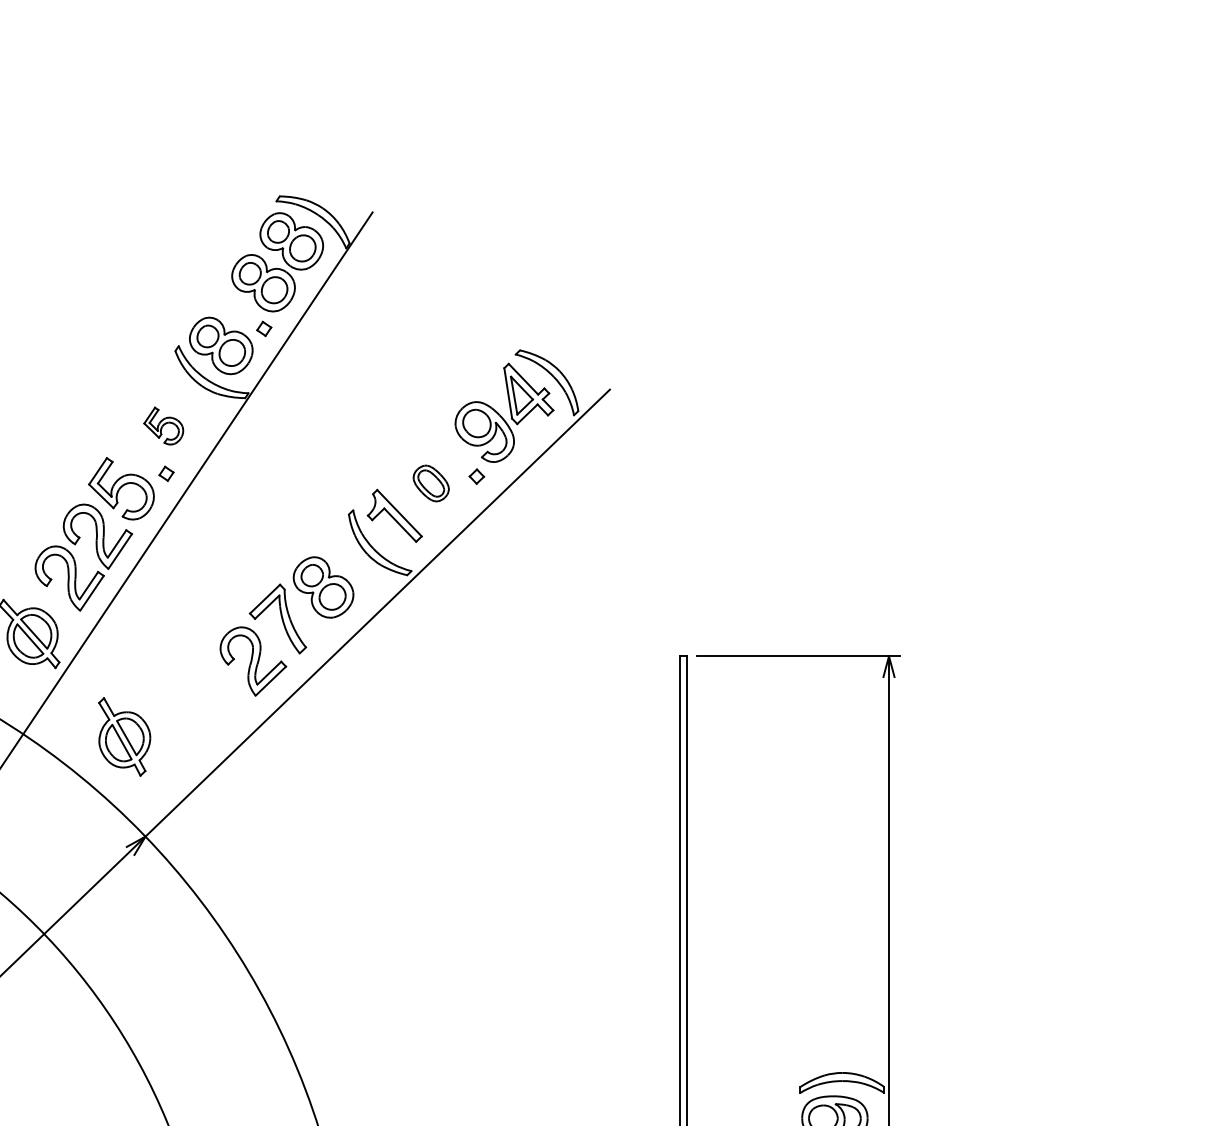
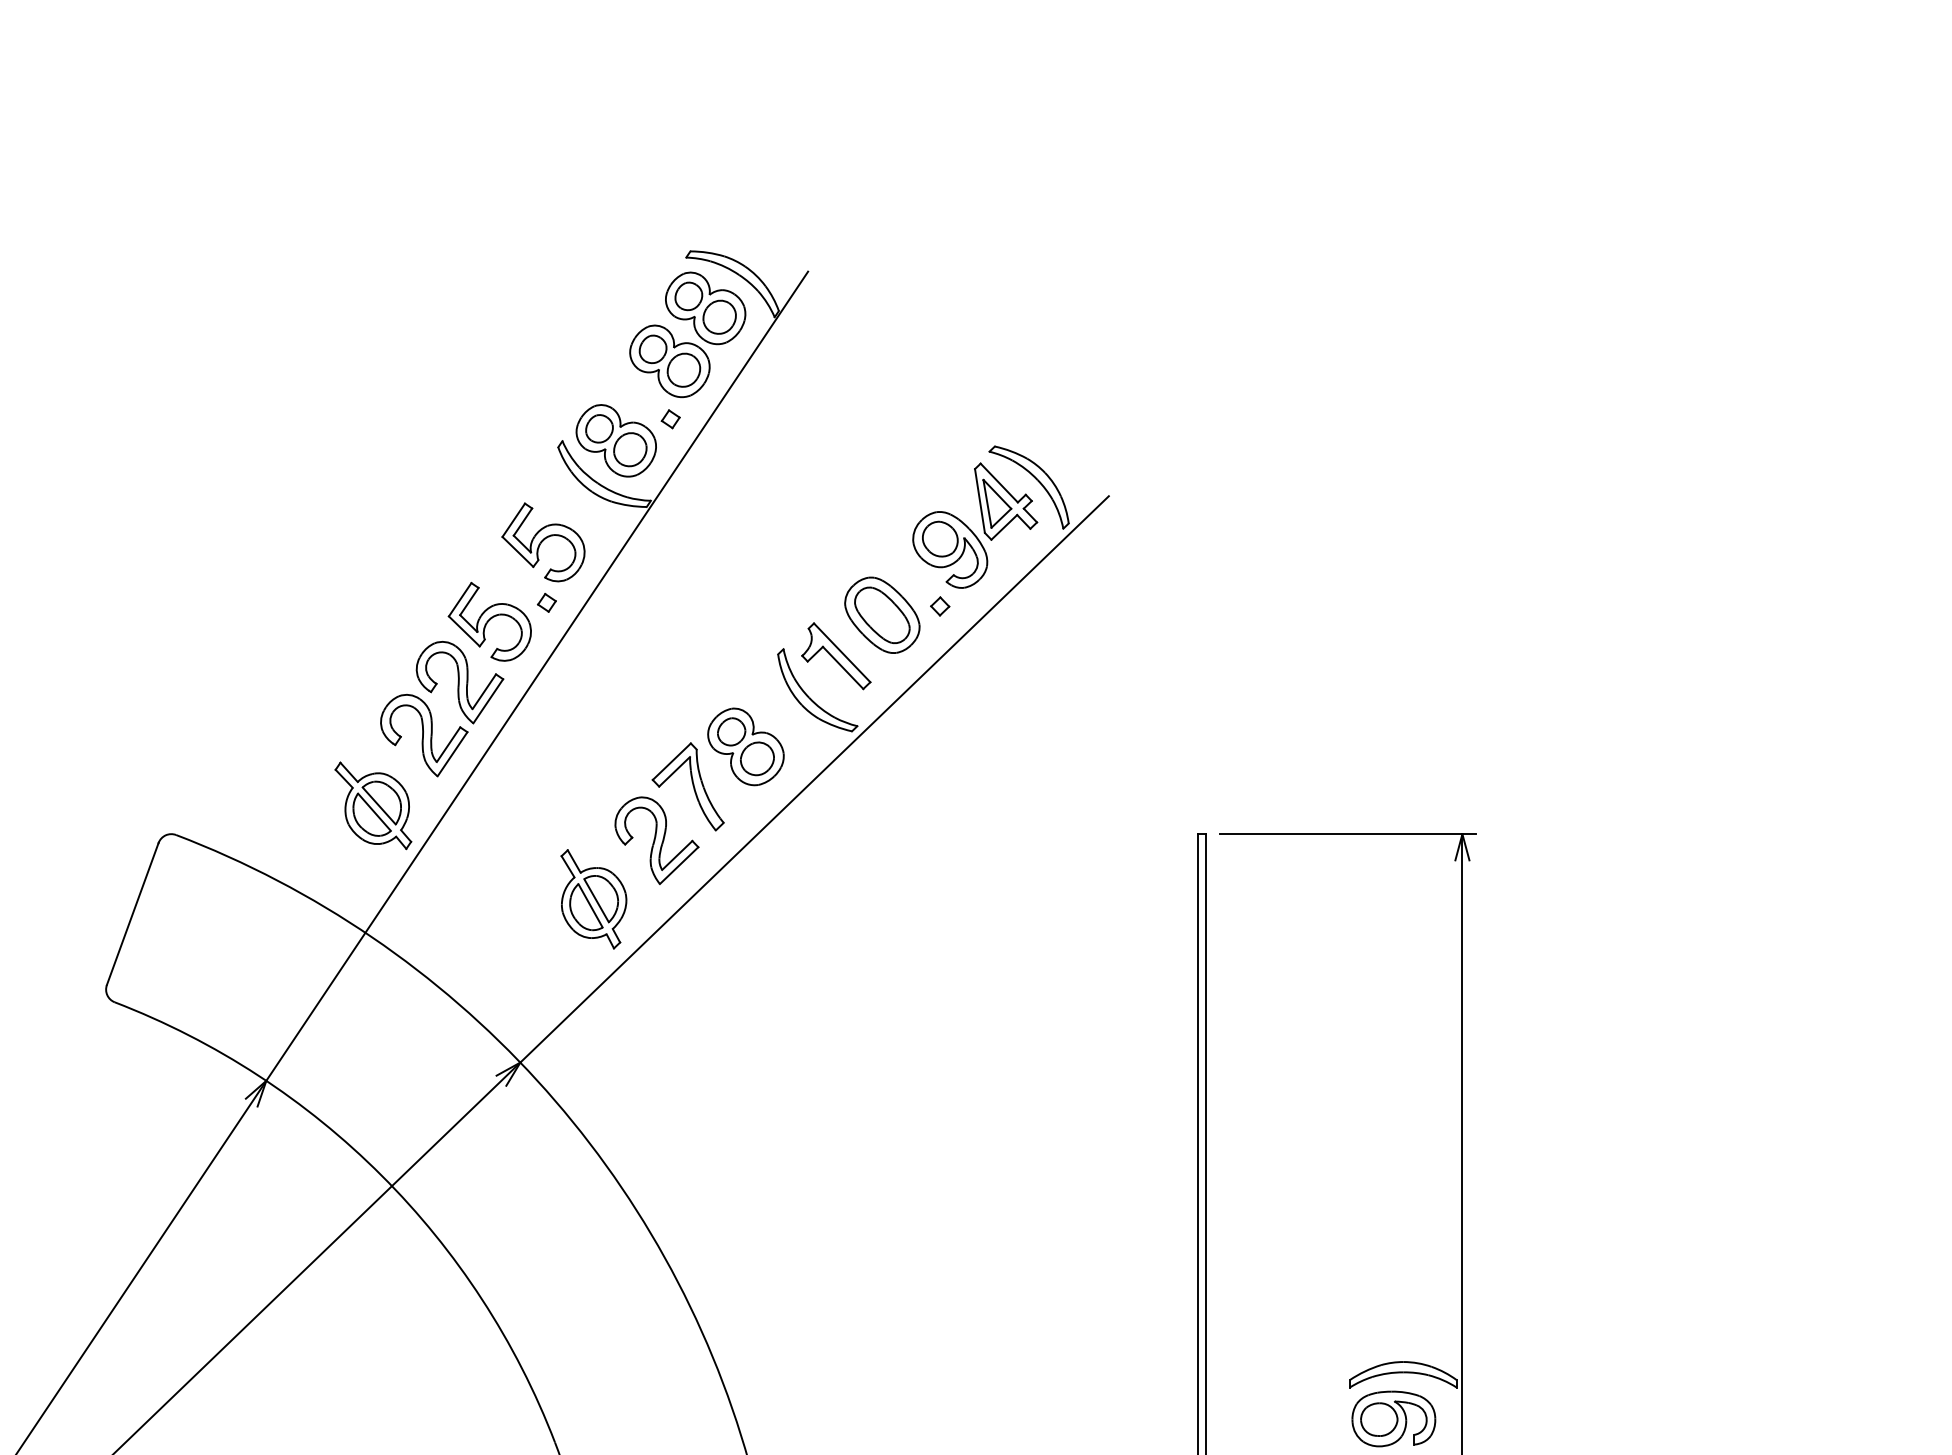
part: (163, 426) -> (543, 542), size x1.67
part: (431, 482) -> (882, 614), size x1.67
part: (124, 737) -> (593, 899), moved

